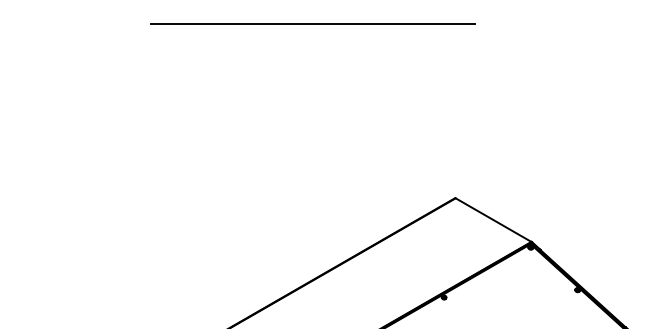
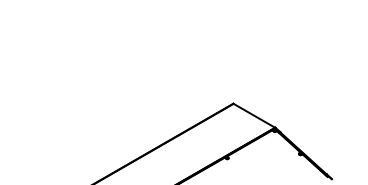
line: (313, 24) -> (155, 8), removed

